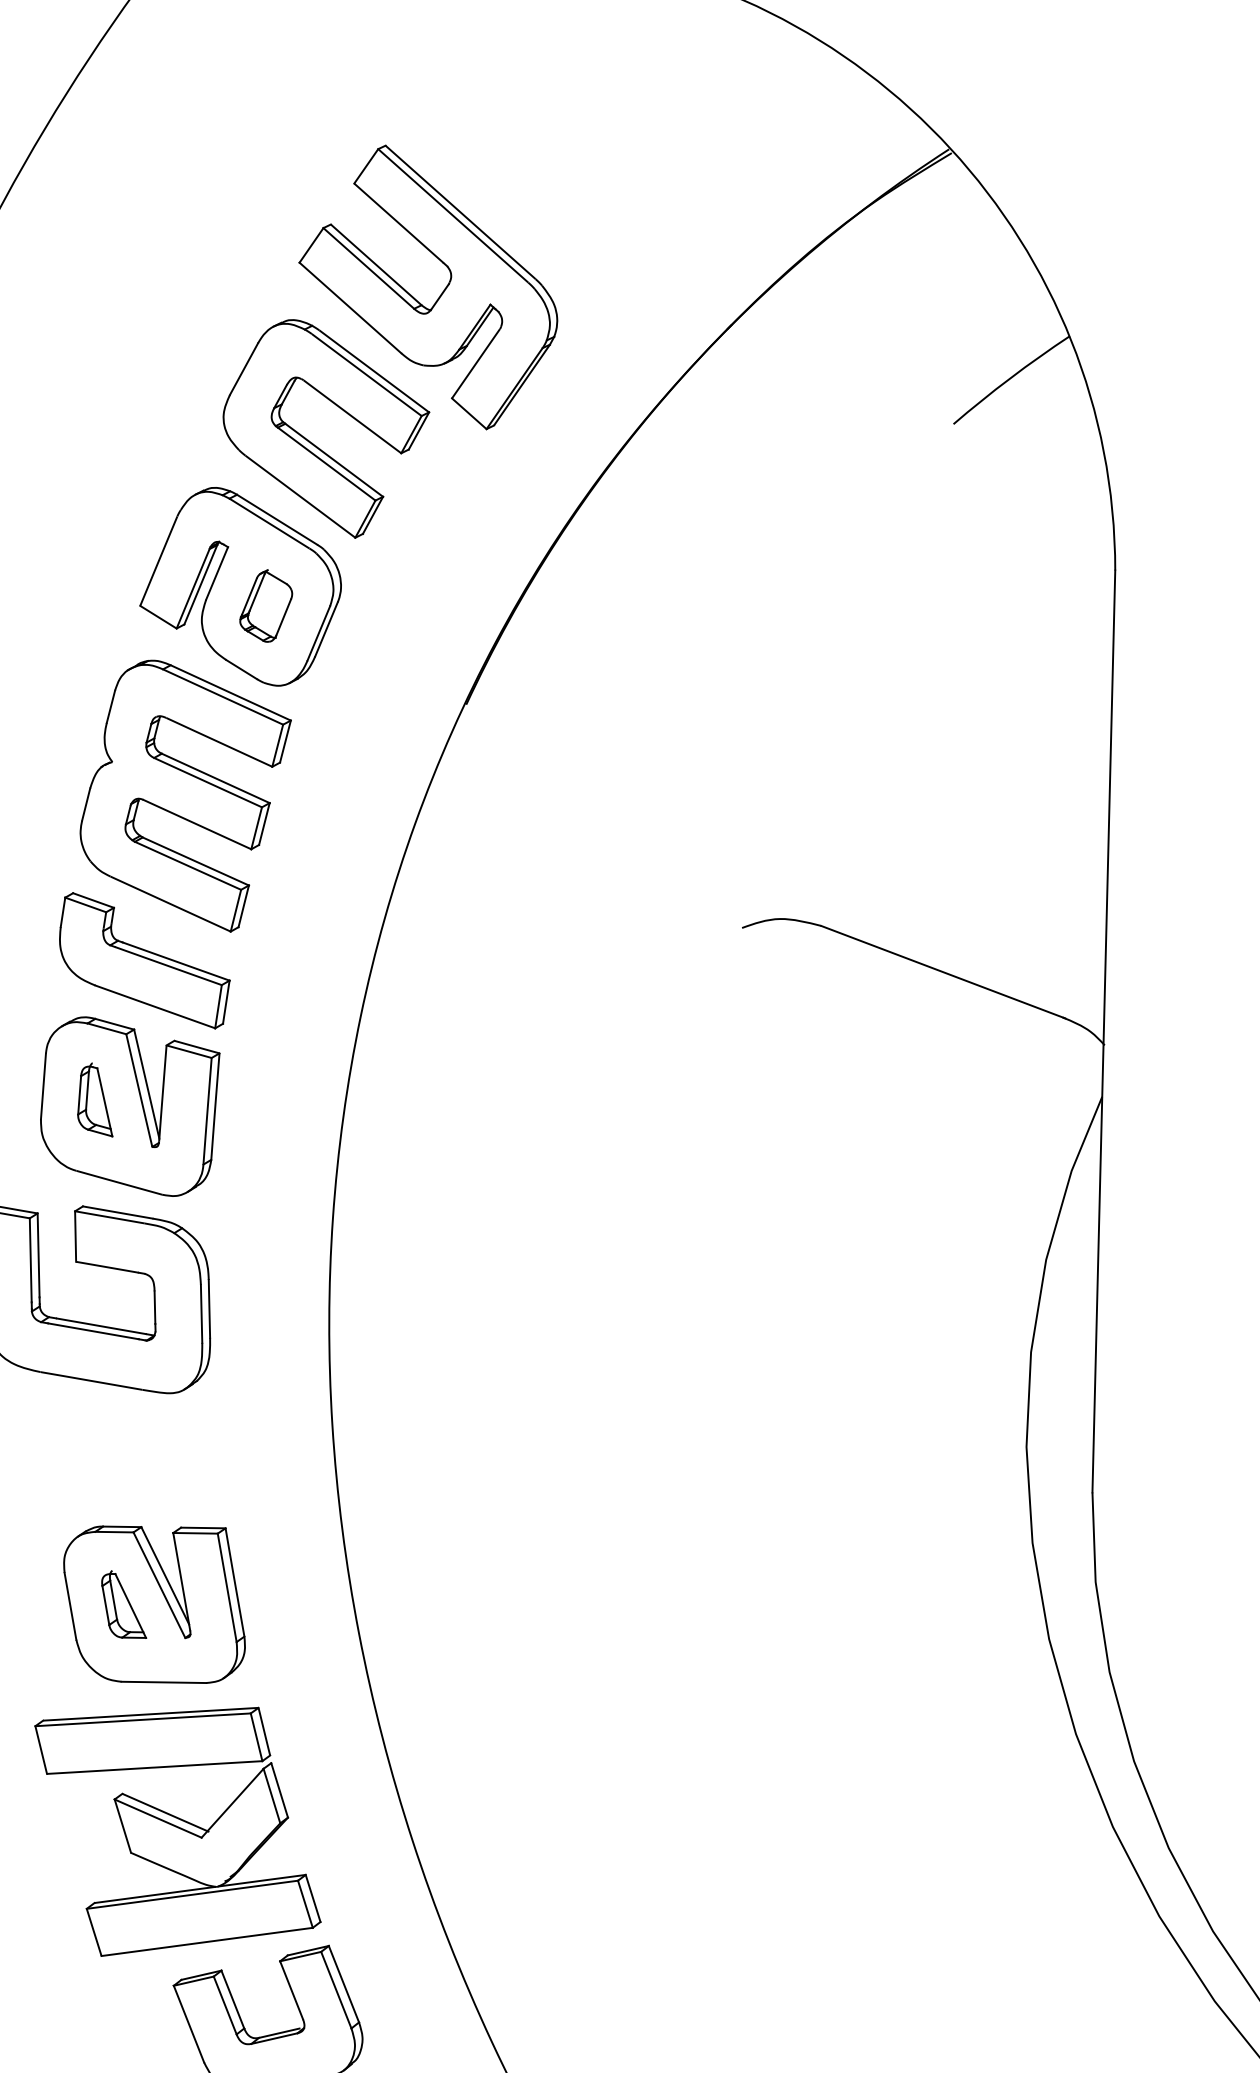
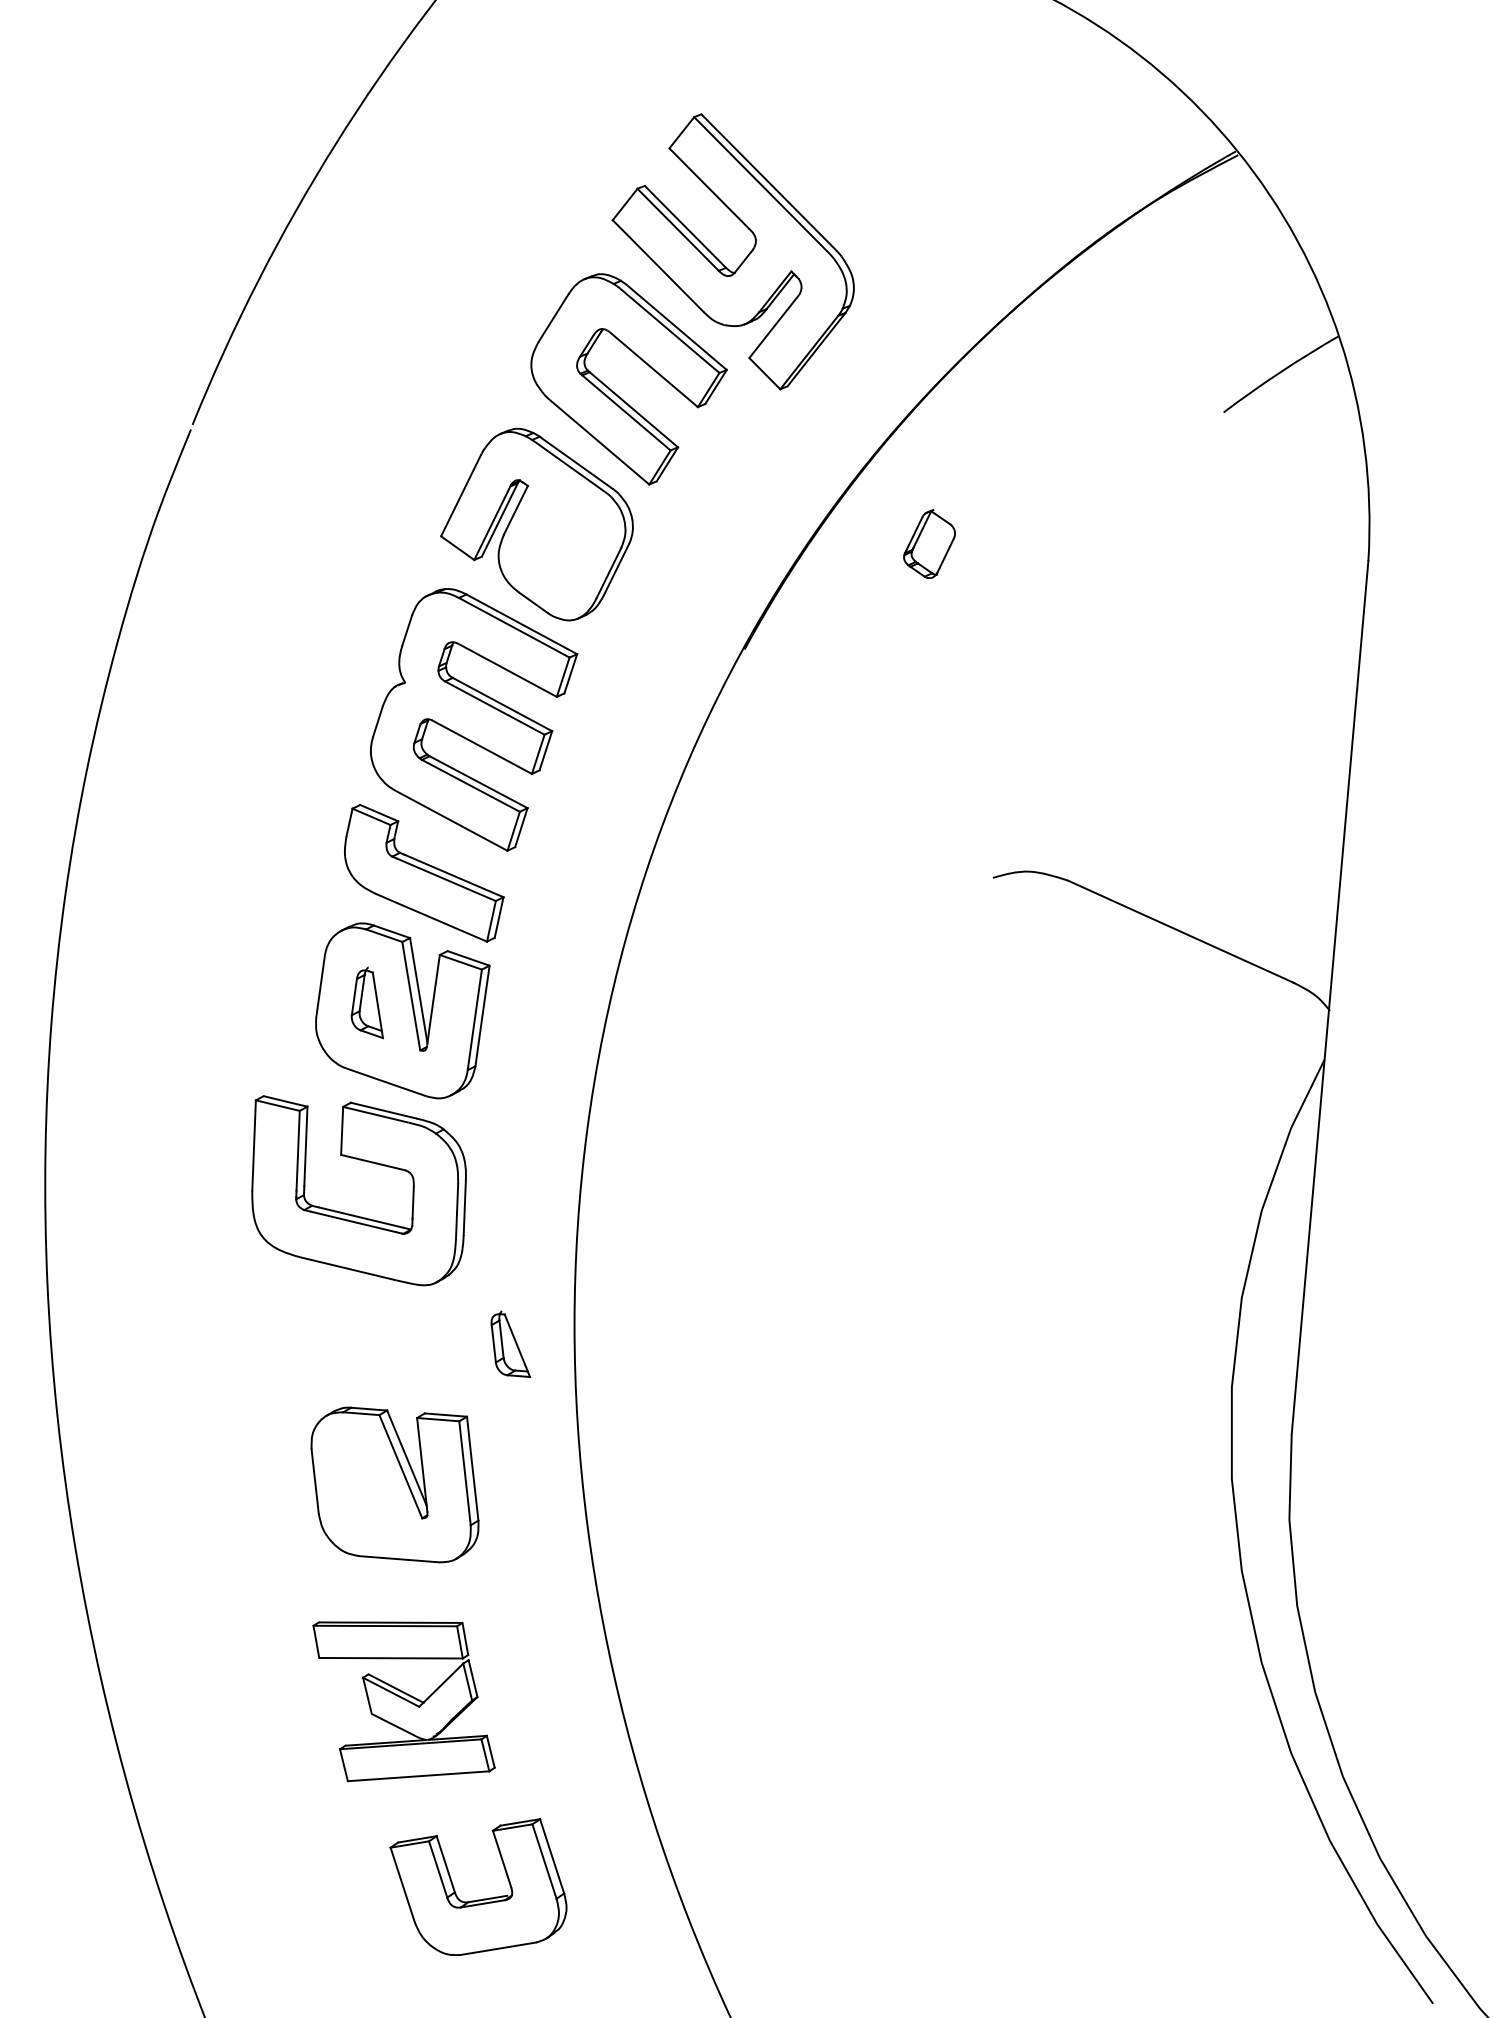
part: (266, 605) -> (929, 543), moved
part: (123, 1604) -> (510, 1343), moved
part: (177, 1831) -> (403, 1701), size x0.7

